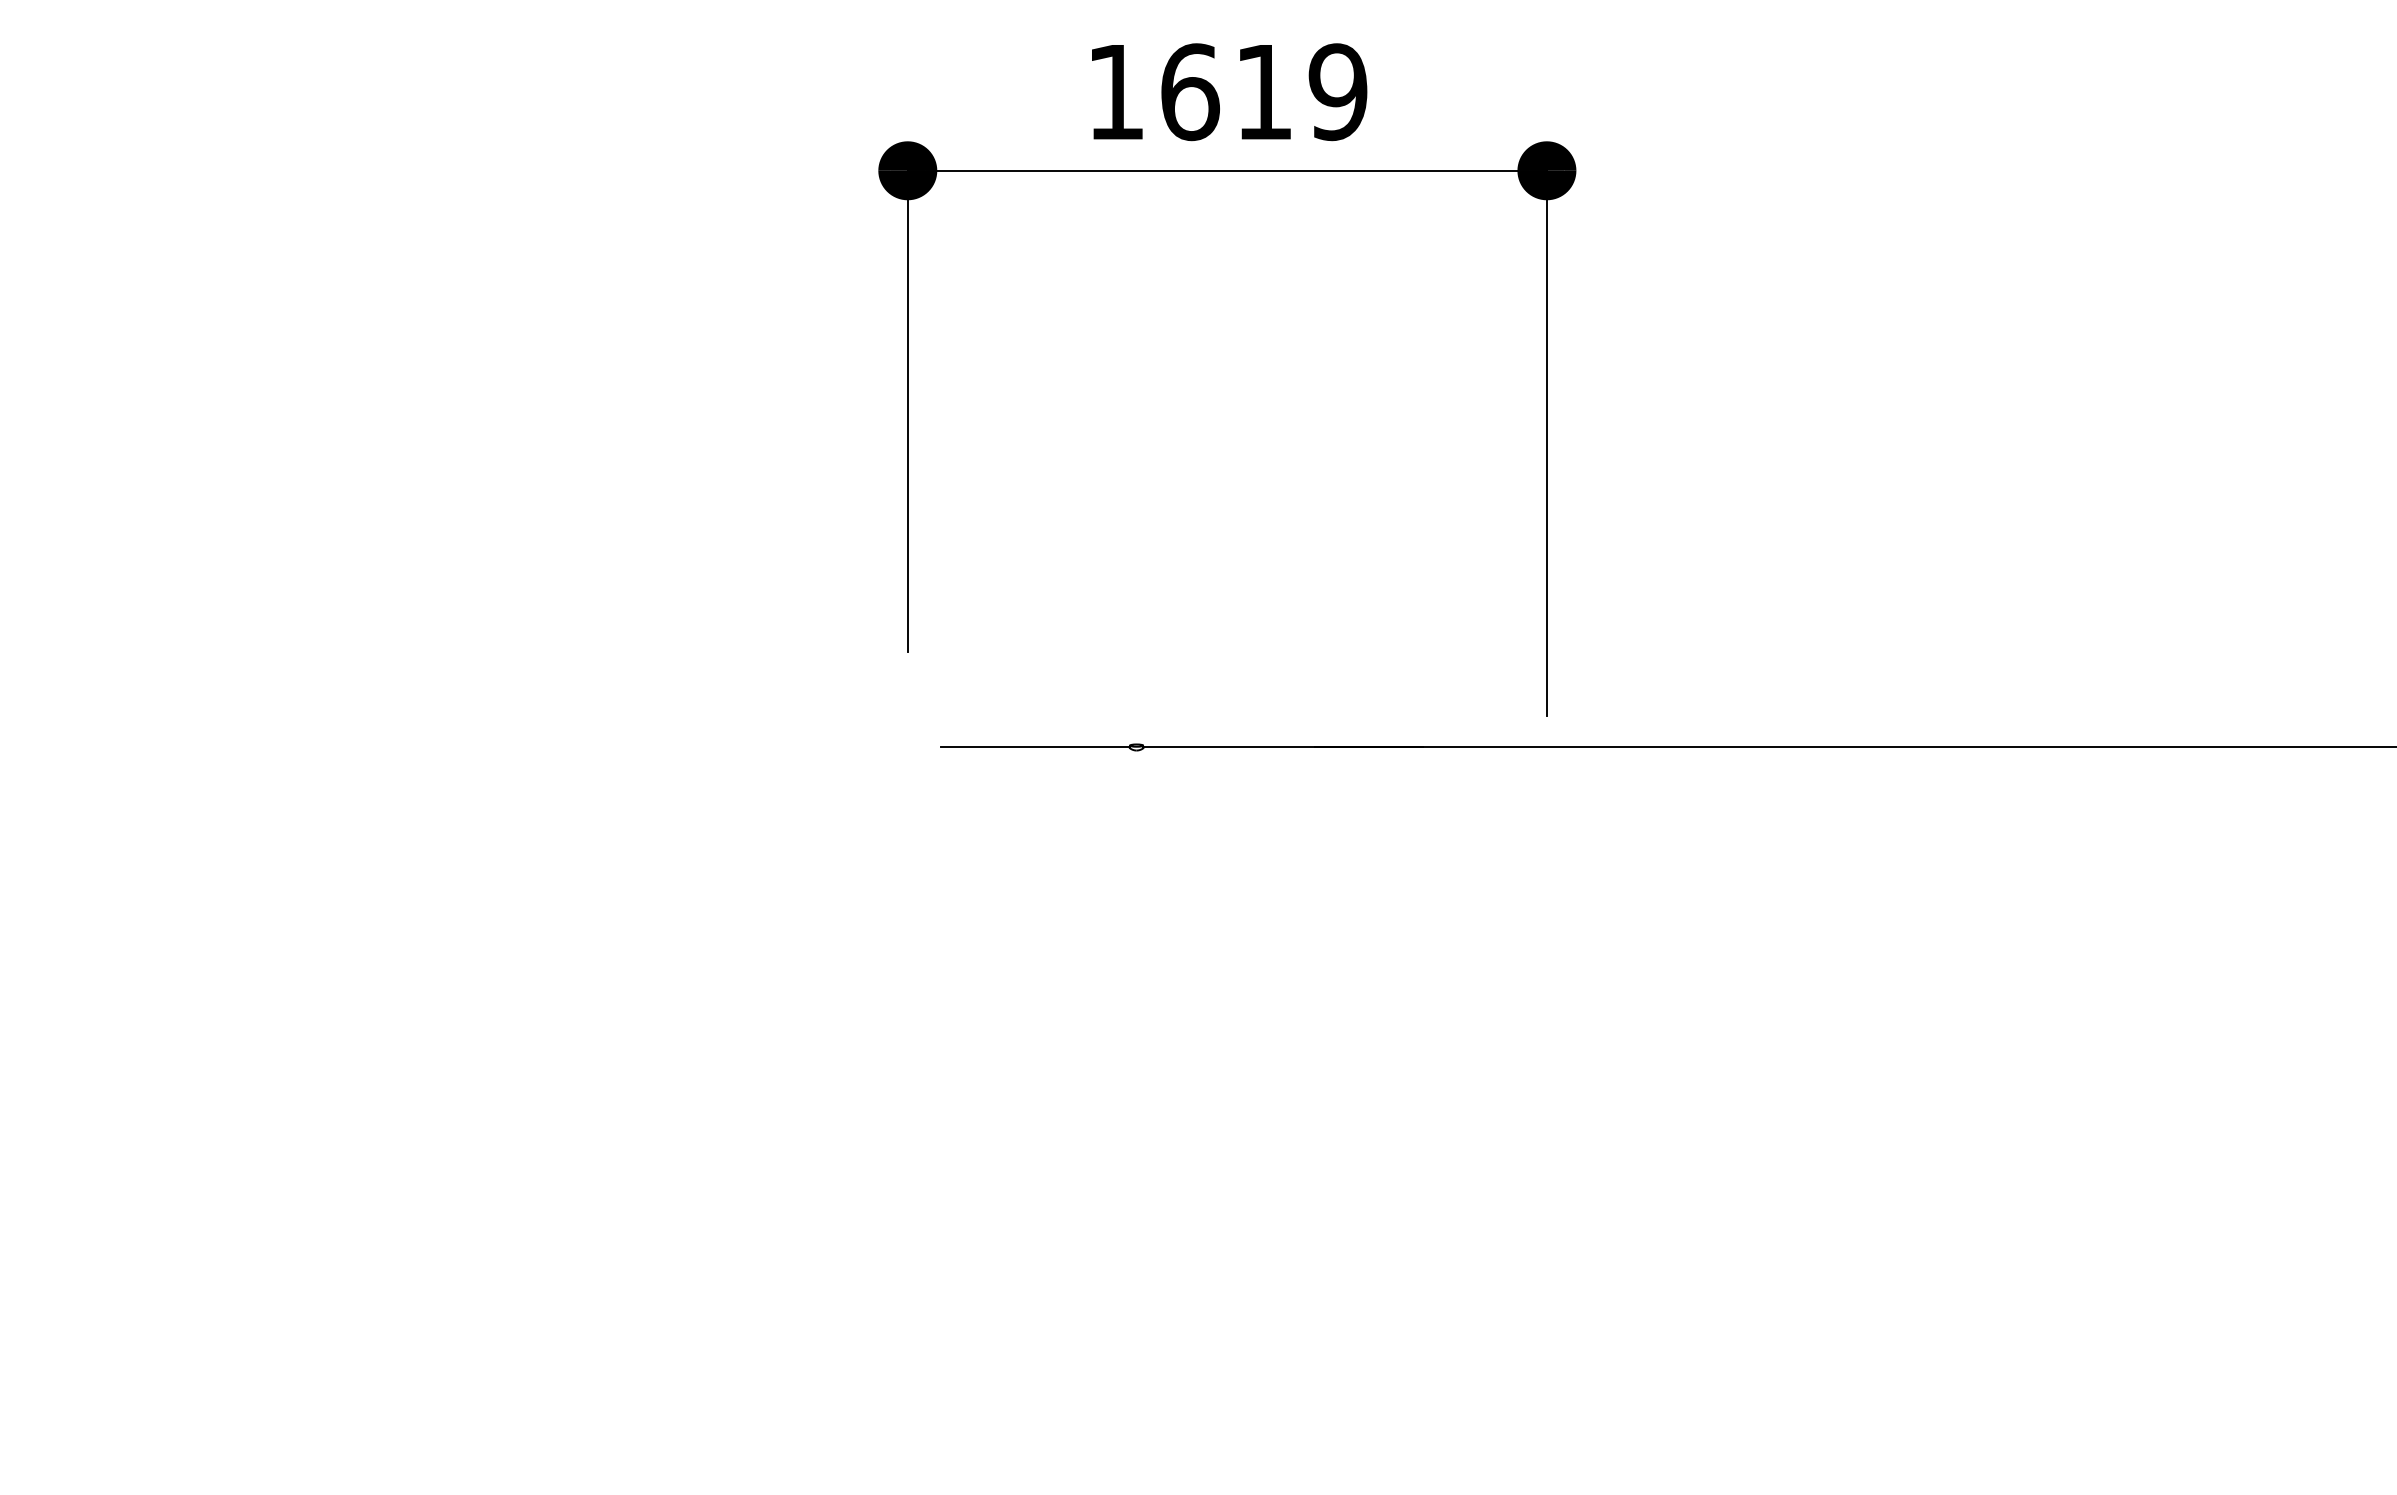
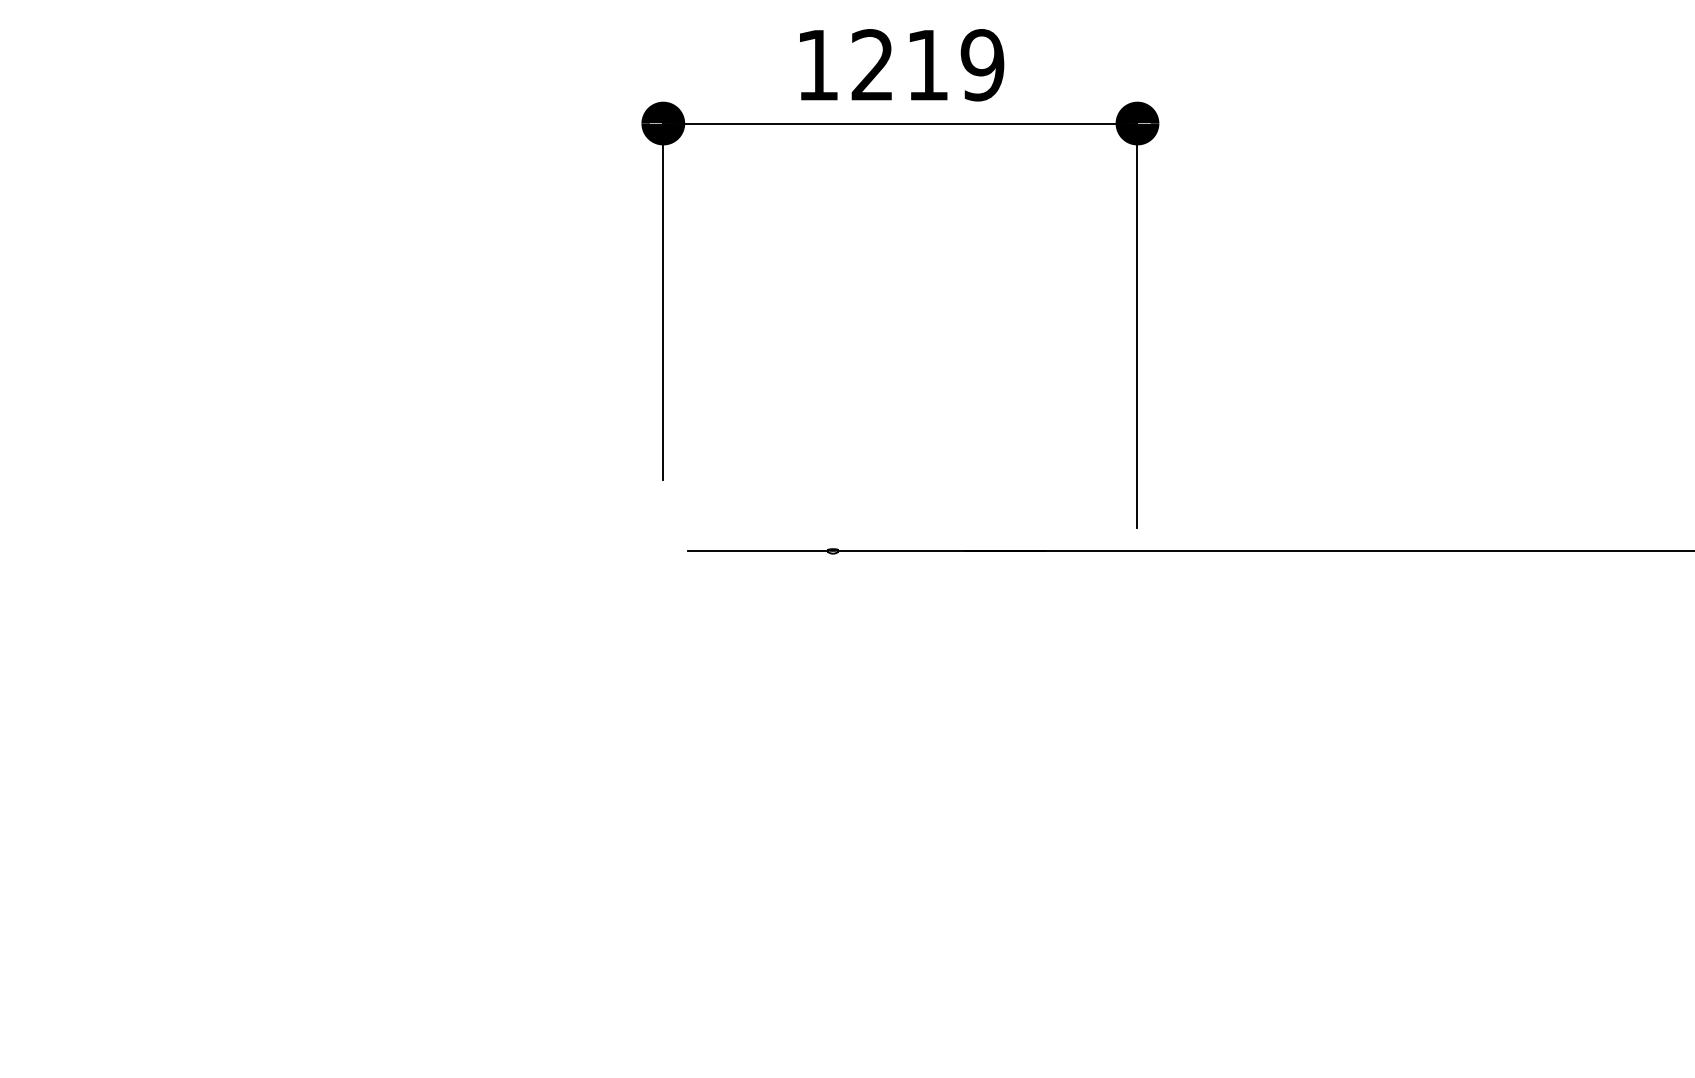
text: (1190, 92) -> (873, 65), 1619 -> 1219

